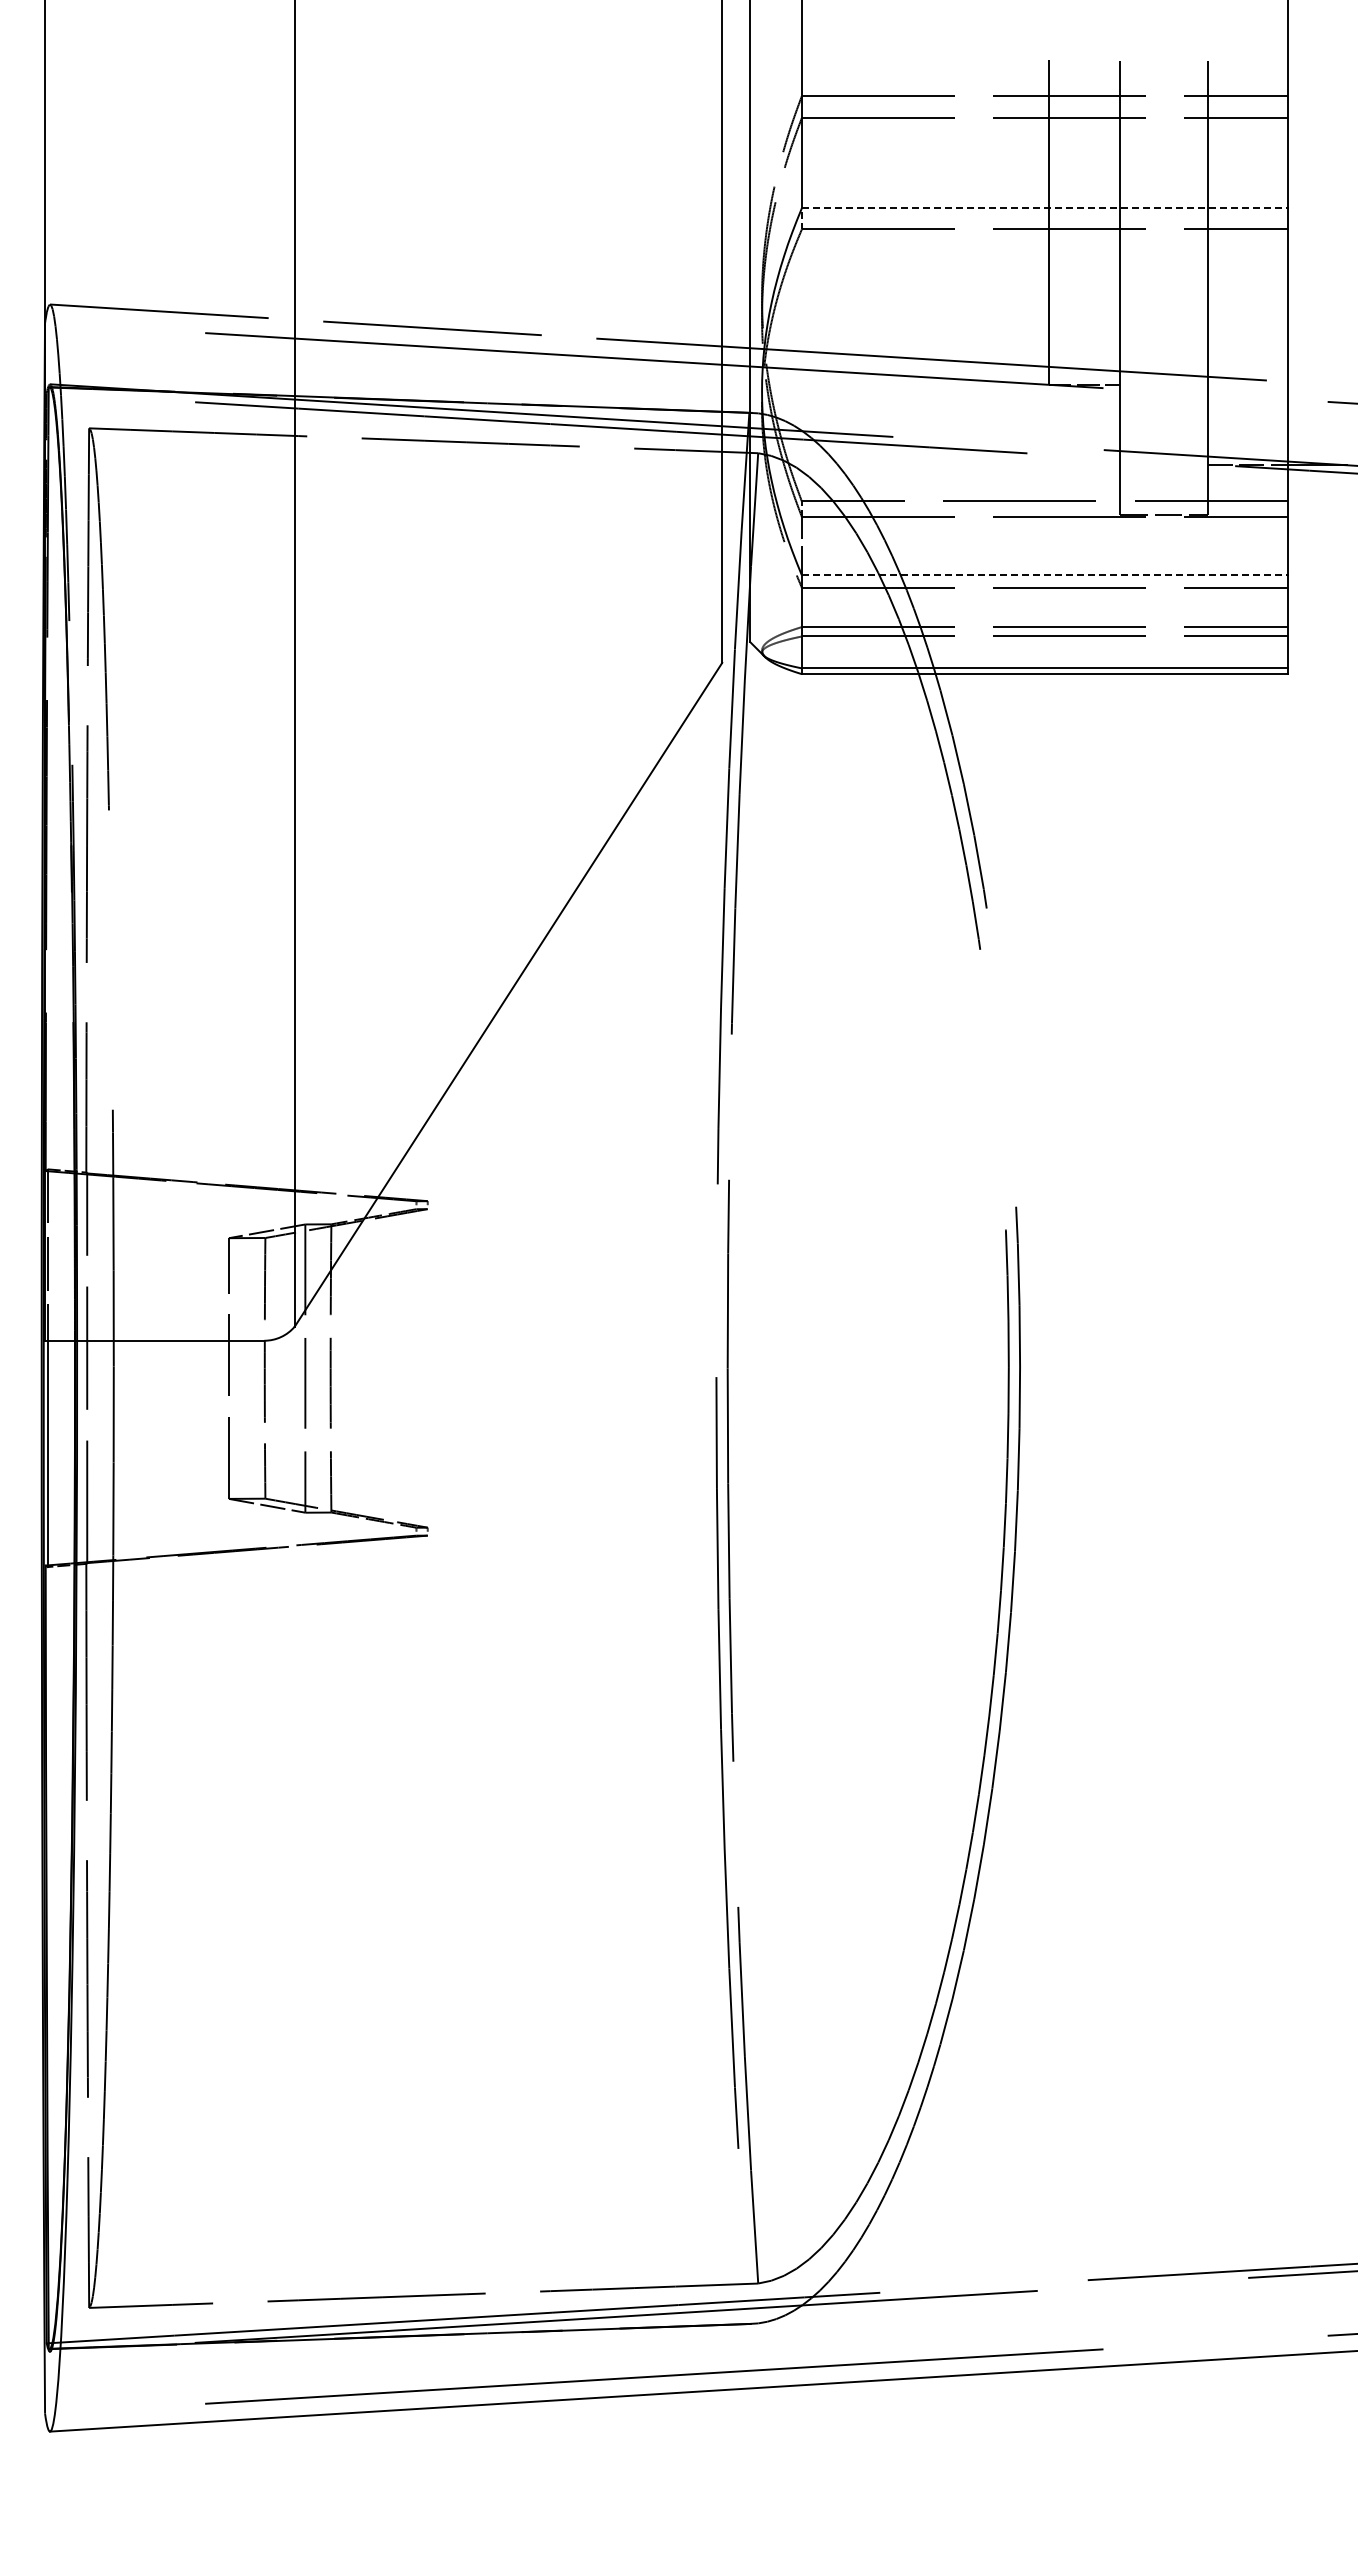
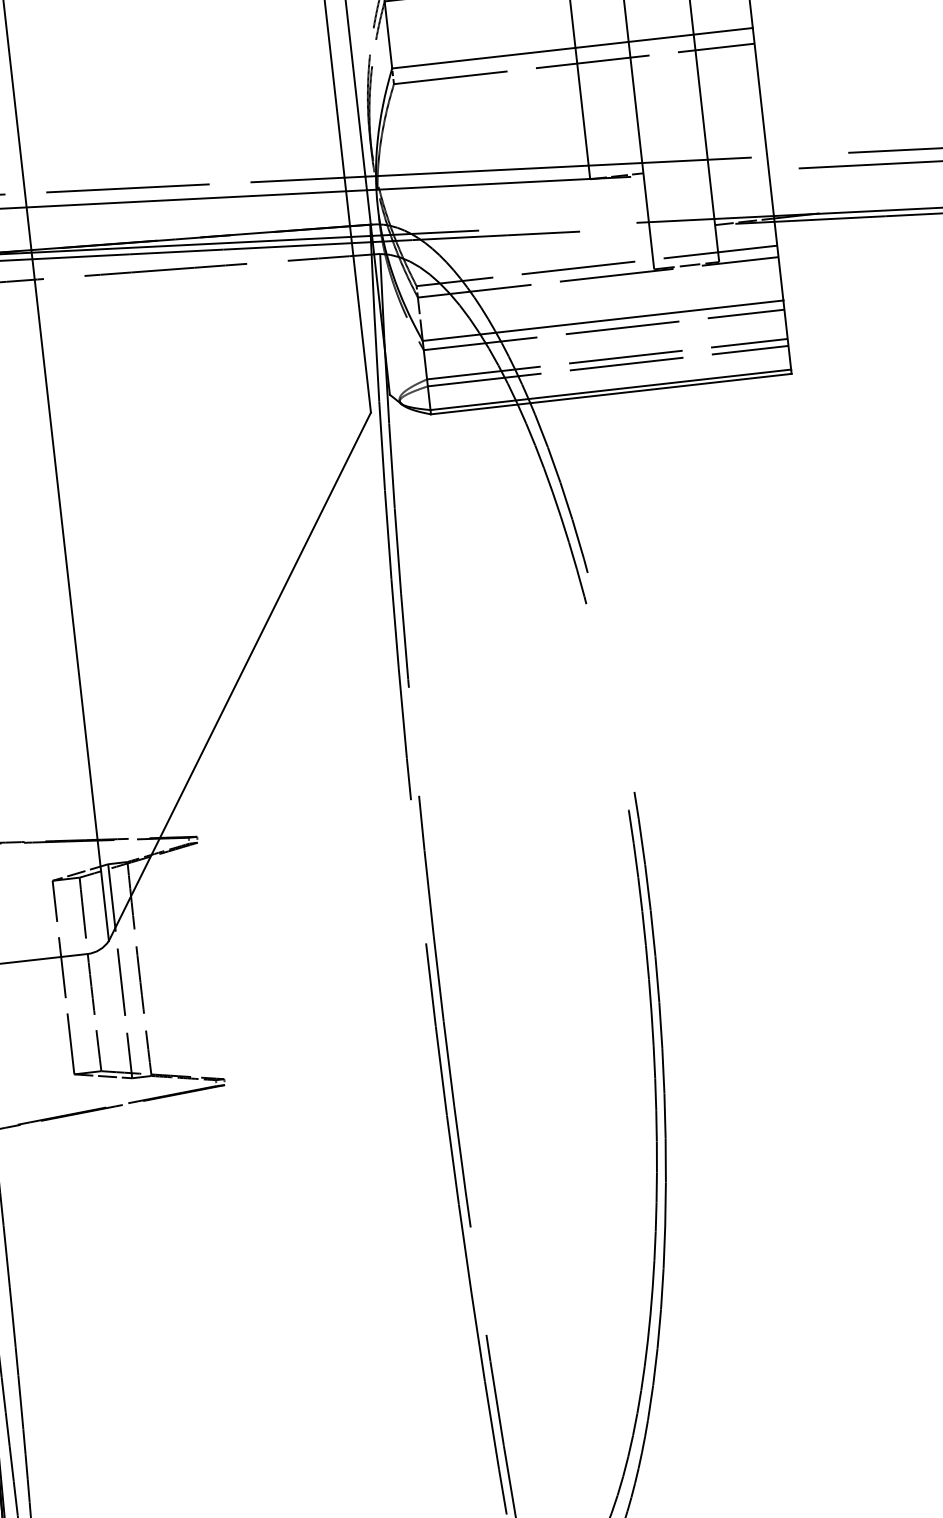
line: (1044, 208) -> (572, 48), dashed -> solid
line: (1044, 575) -> (602, 320), dashed -> solid

